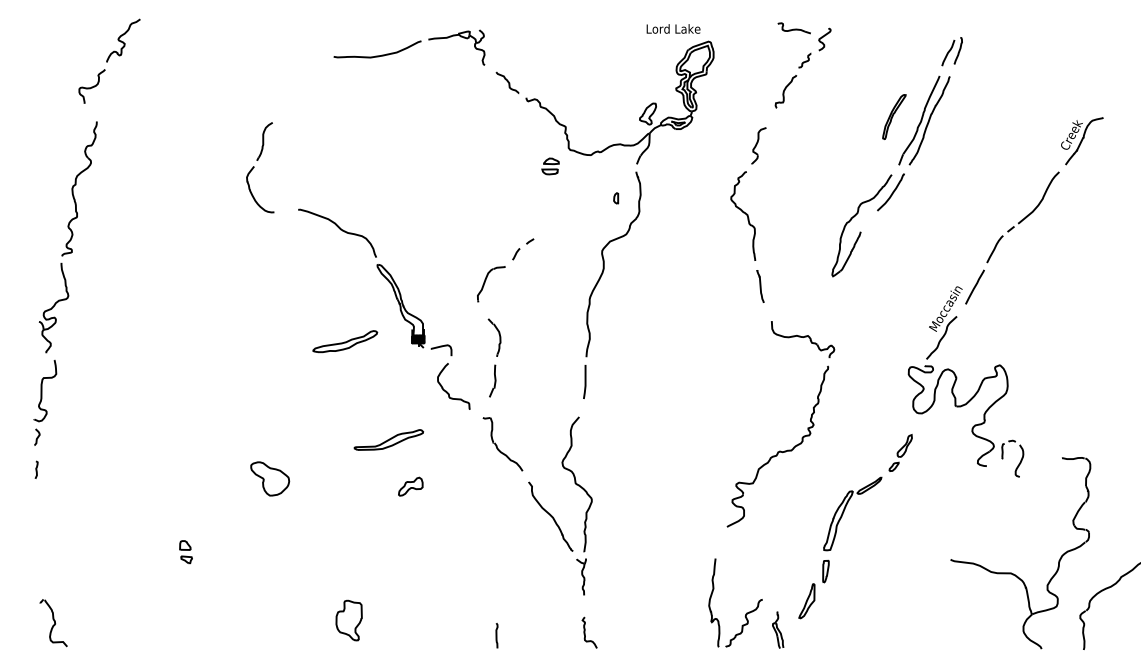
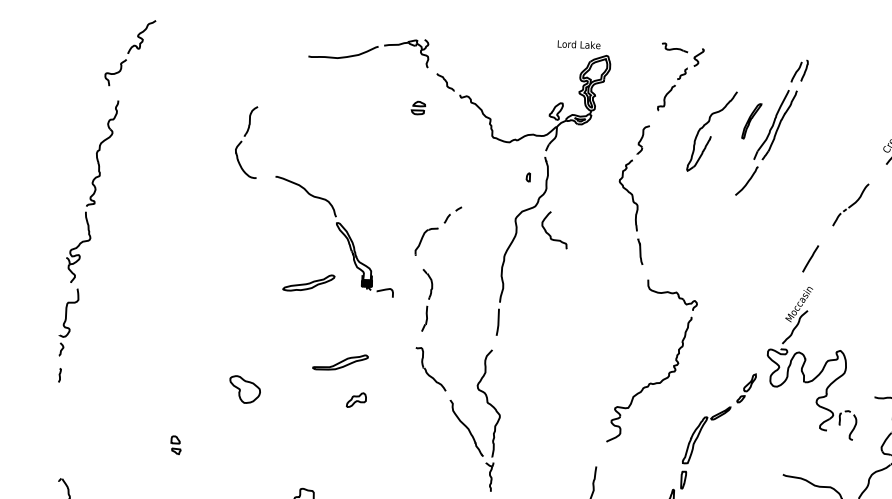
part: (550, 166) -> (418, 108), moved
part: (1022, 217) -> (850, 205), size x0.6
part: (860, 231) -> (710, 136), moved
part: (957, 378) -> (806, 360), moved
curve: (447, 391) -> (549, 234), moved

